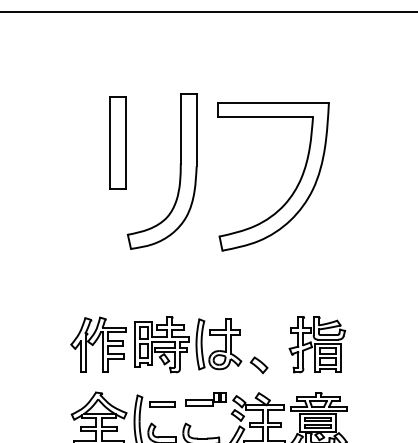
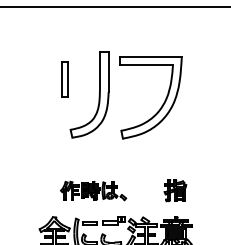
part: (118, 143) -> (65, 79), size x0.7
part: (169, 344) -> (93, 190), size x0.6
part: (317, 344) -> (175, 190), size x0.7

